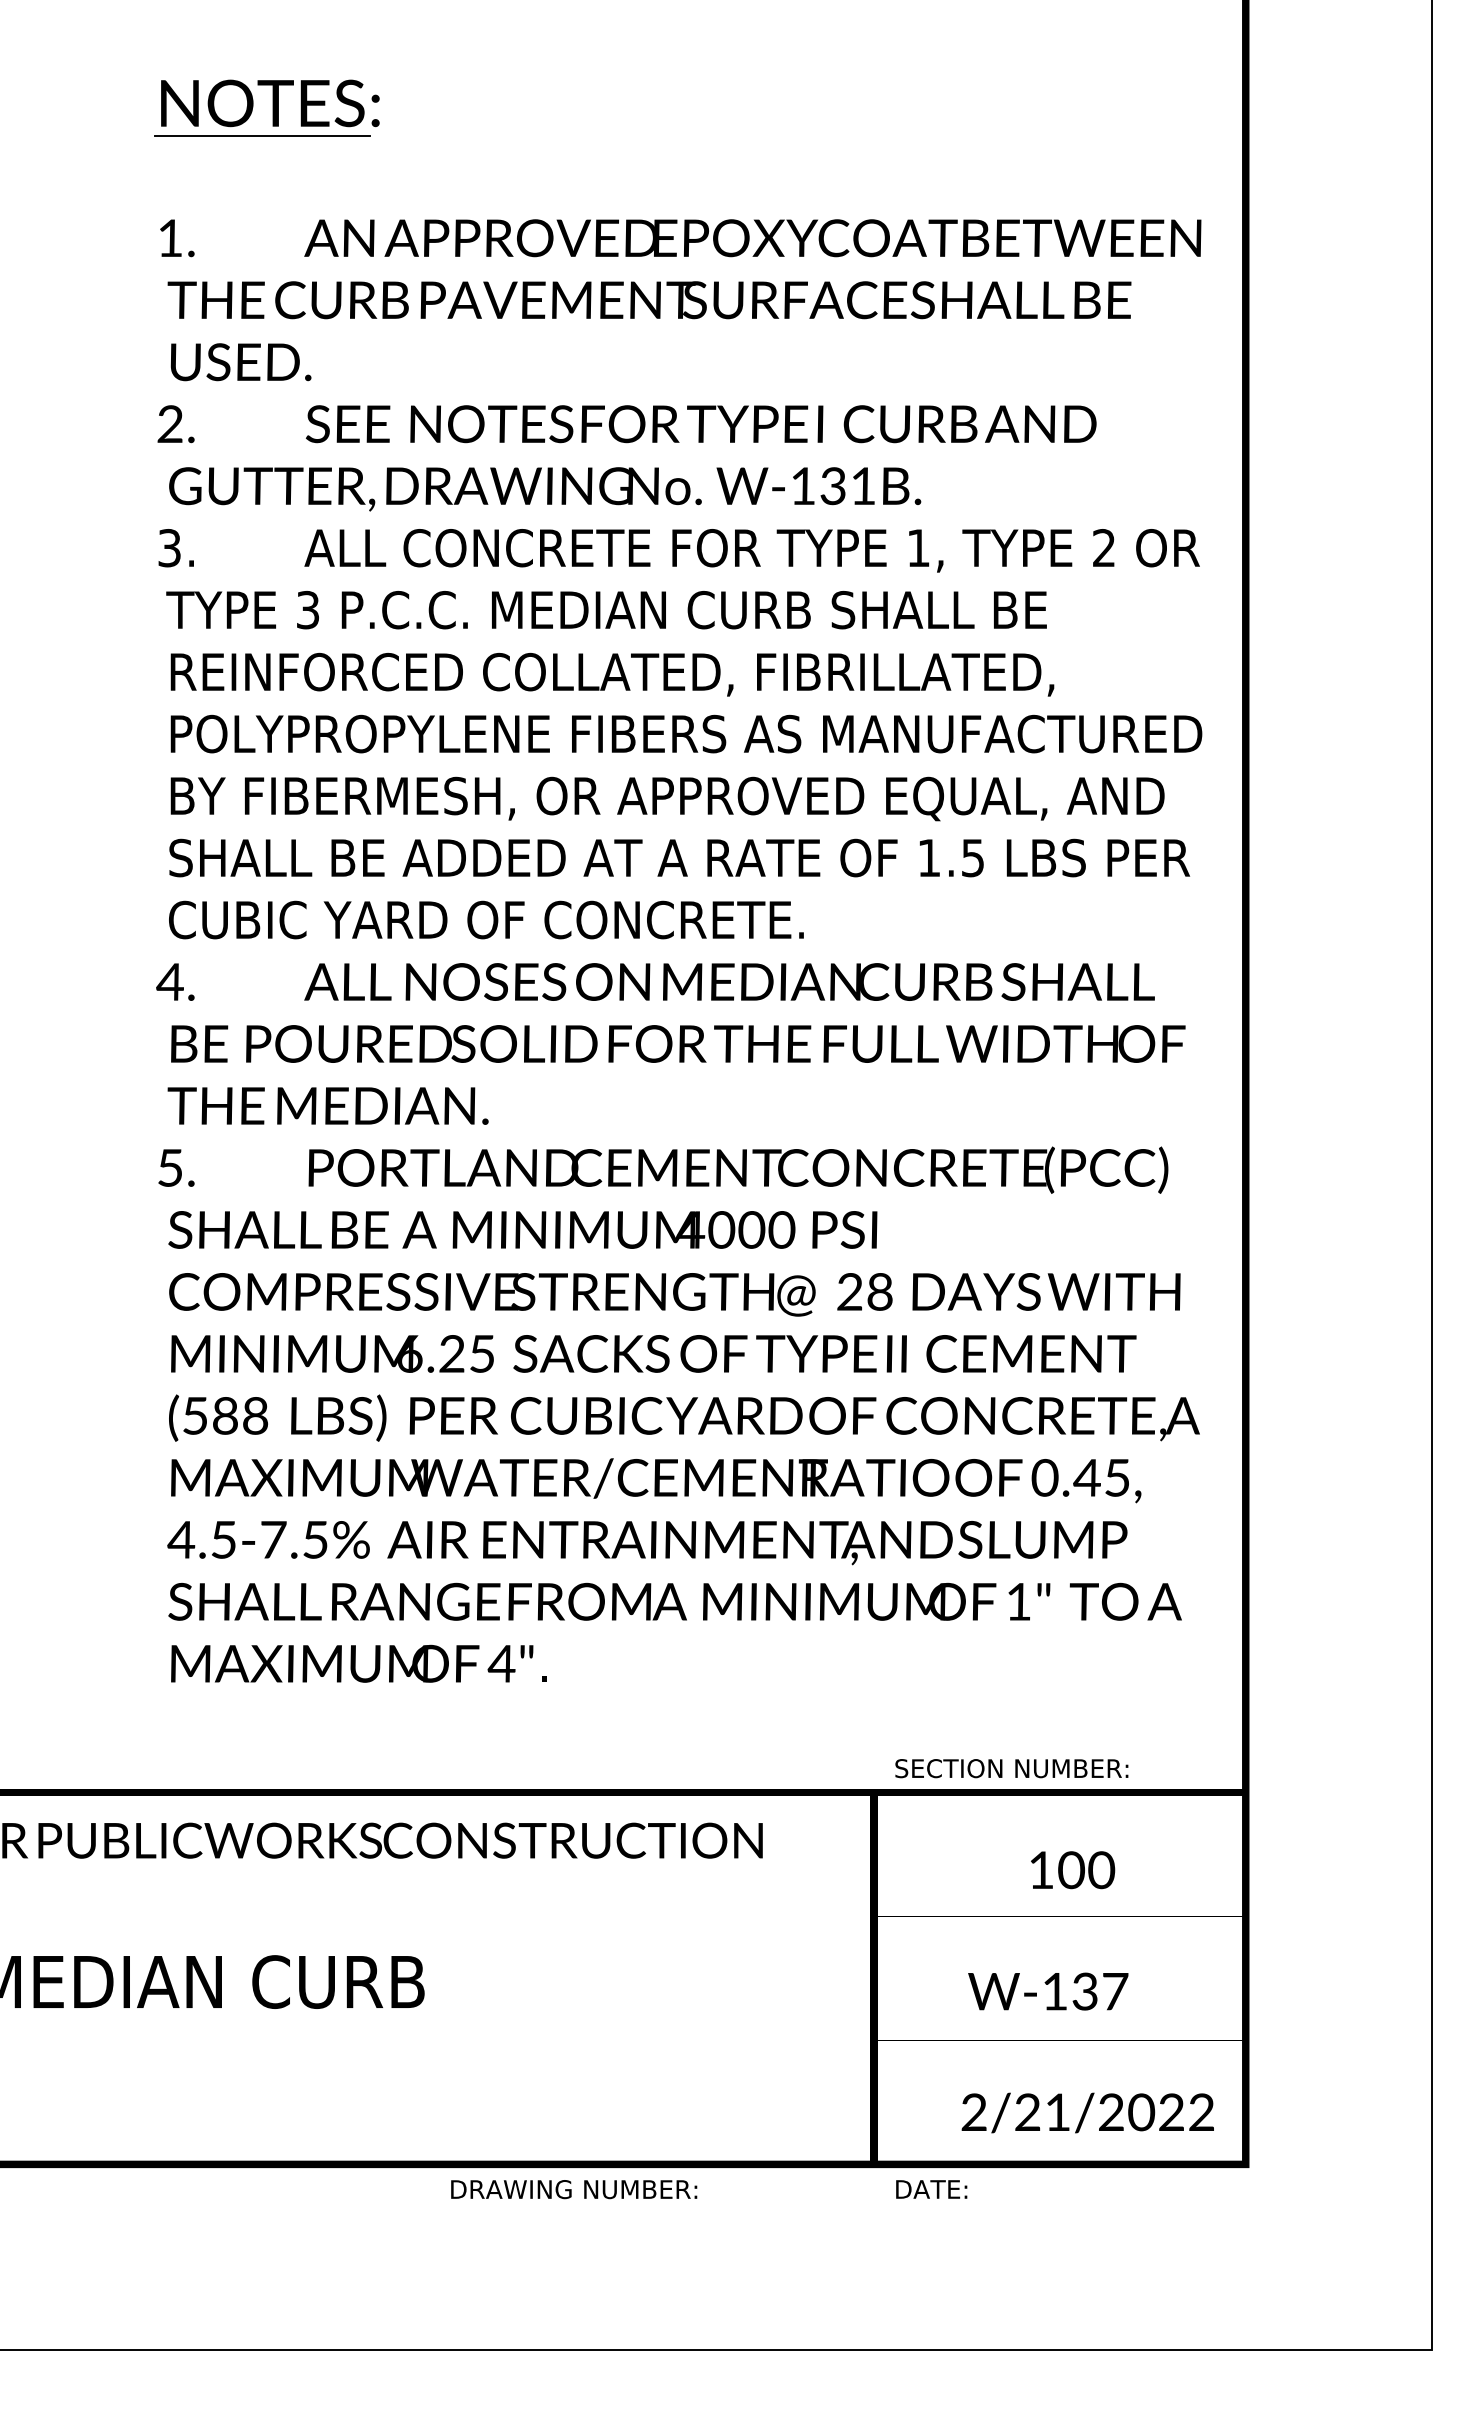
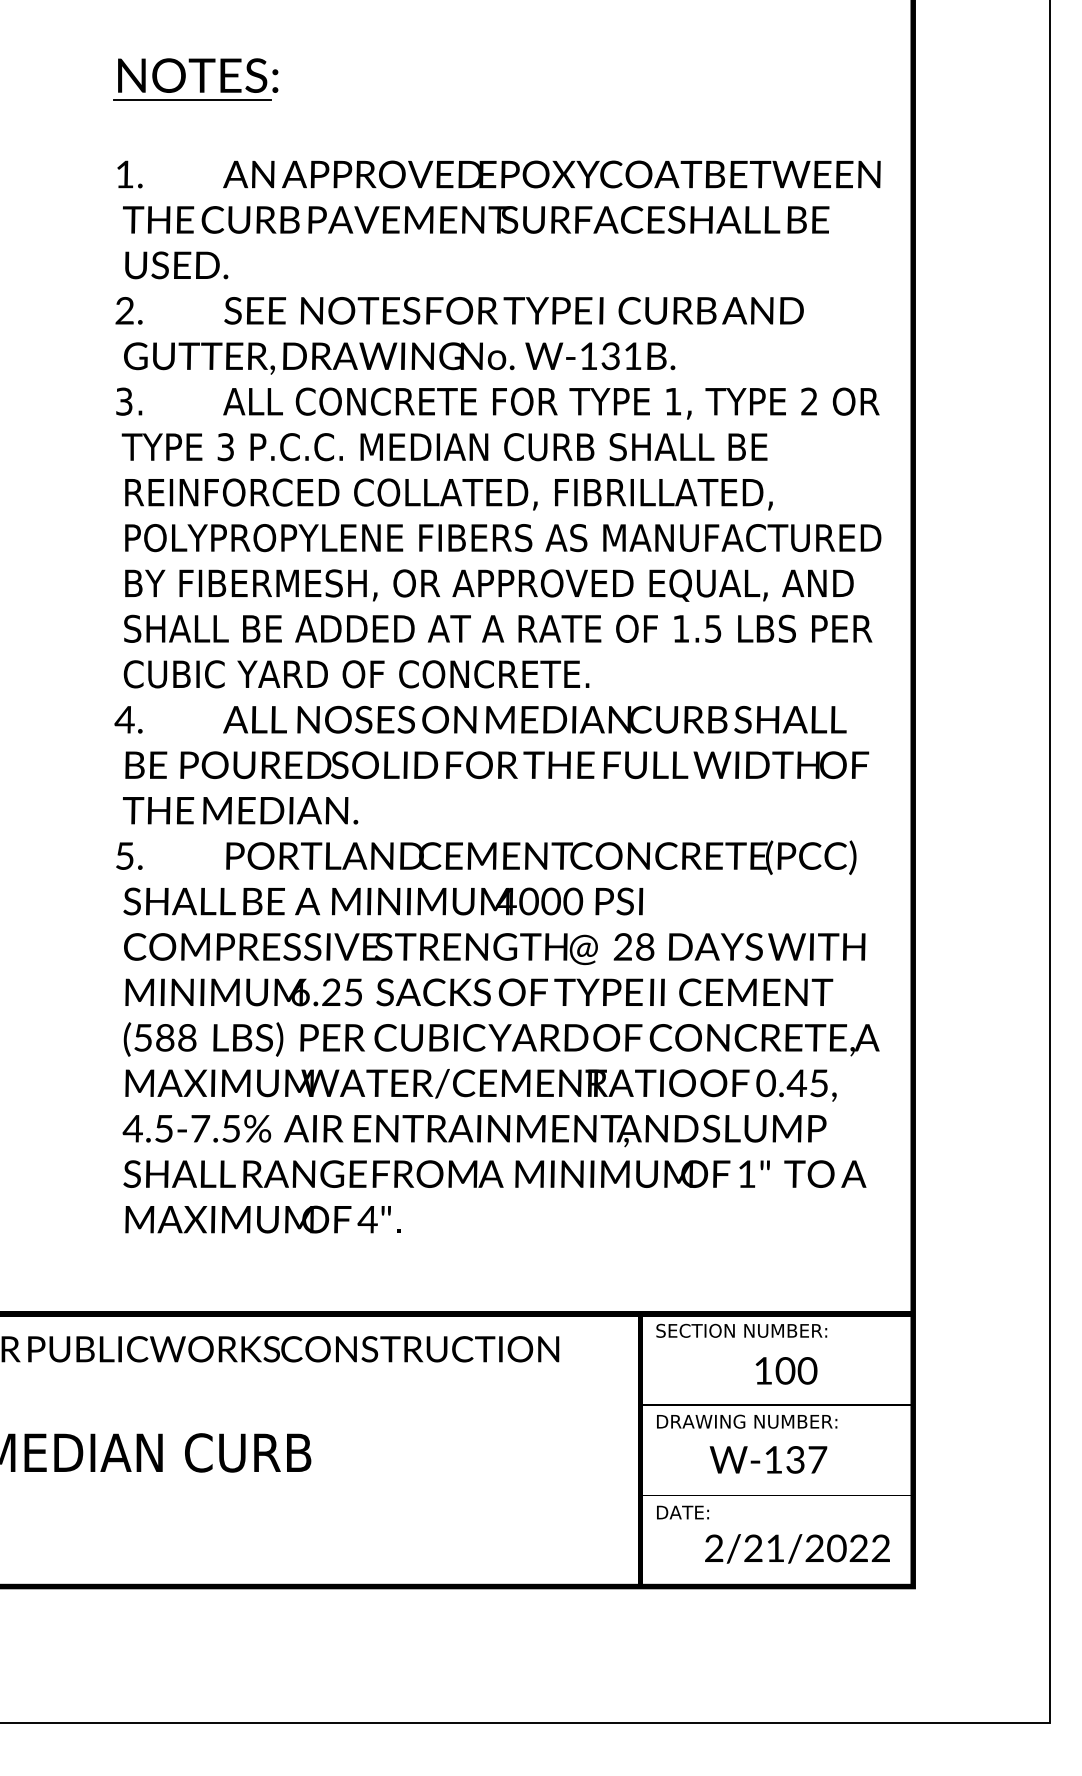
text: (1011, 1768) -> (741, 1330), moved
text: (574, 2189) -> (747, 1421), moved
text: (931, 2189) -> (682, 1512), moved

